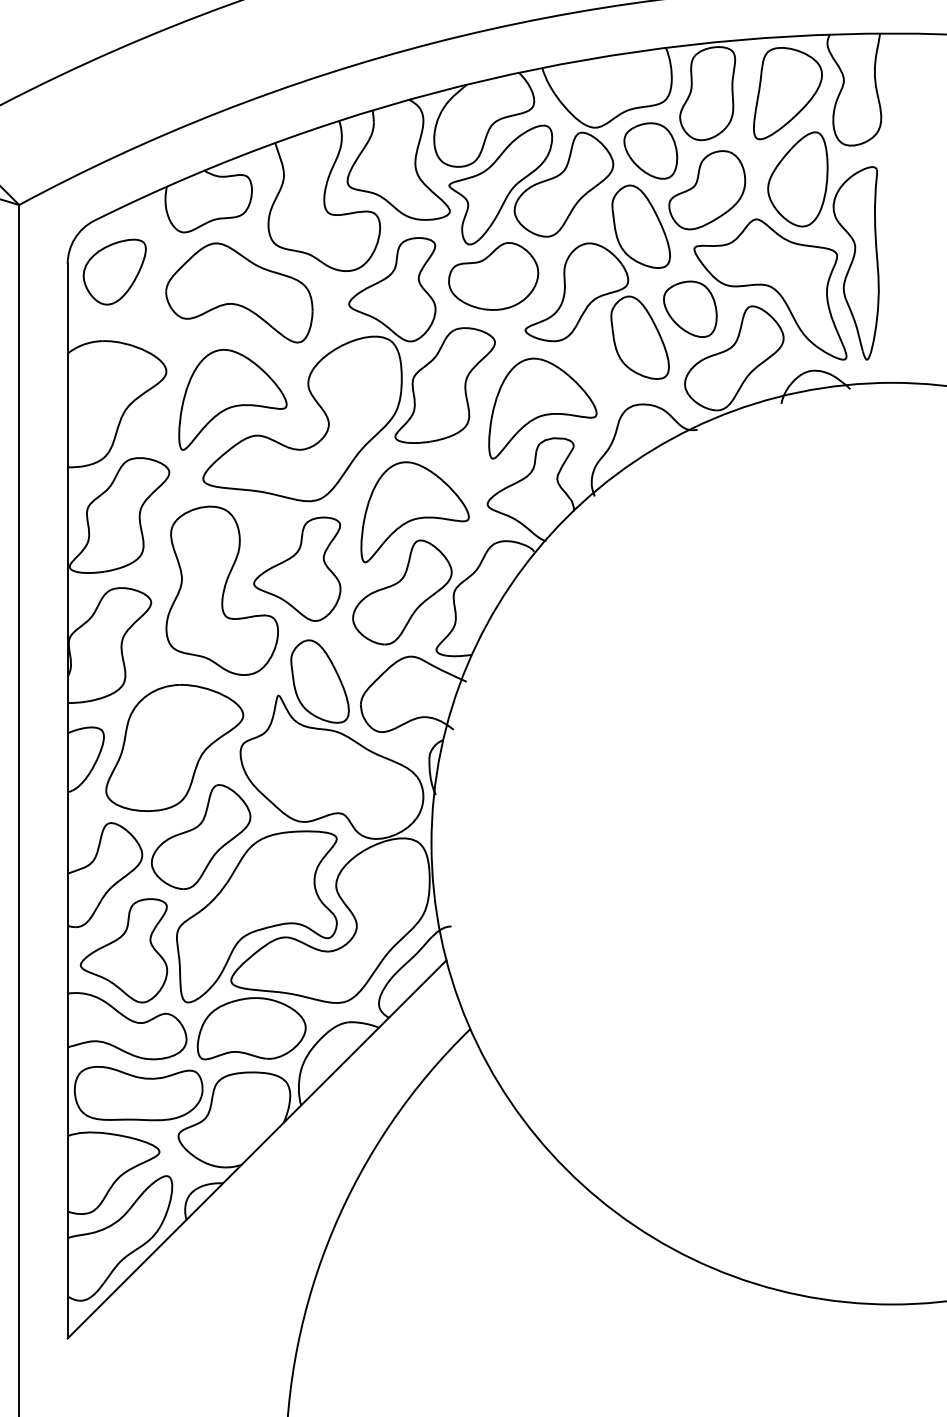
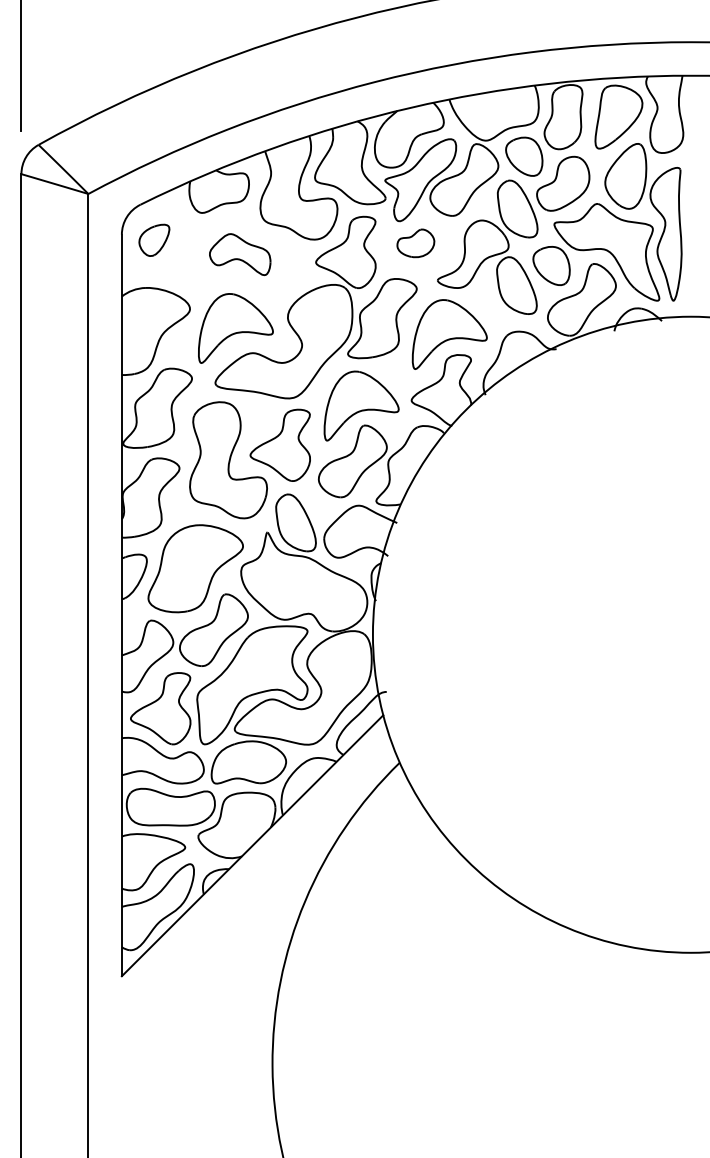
part: (114, 272) -> (154, 240), size x0.7
part: (493, 276) -> (415, 243), size x0.6
part: (238, 292) -> (239, 254), size x0.6

